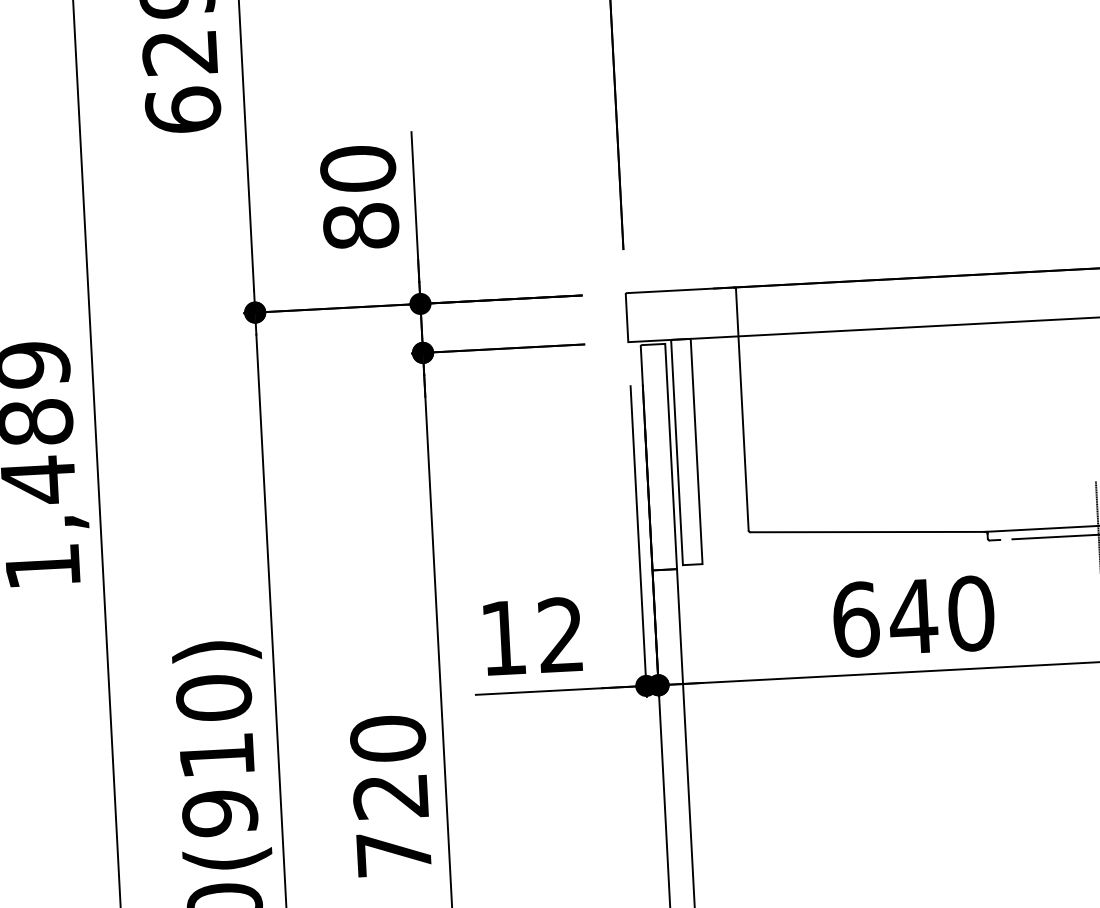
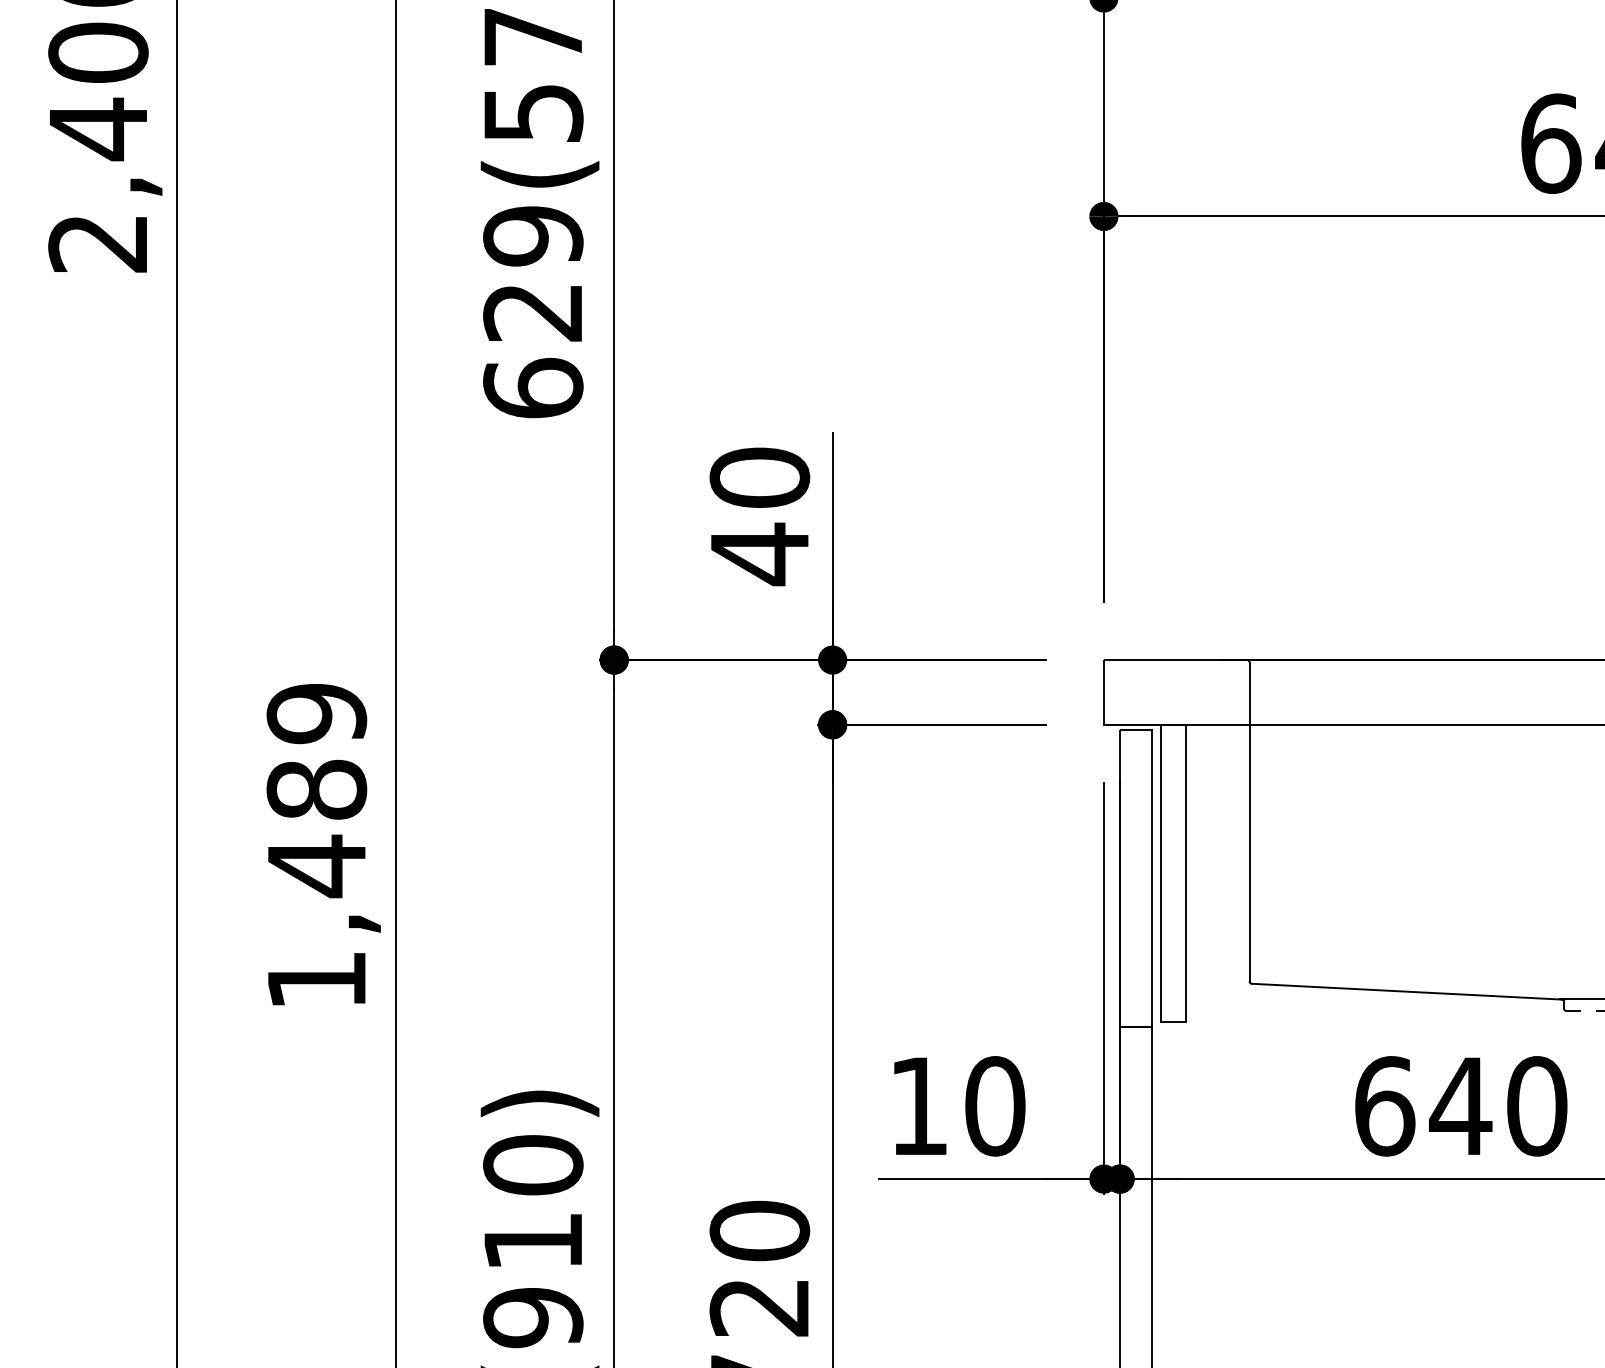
text: (360, 226) -> (759, 554), 80 -> 40
text: (561, 635) -> (995, 1106), 12 -> 10

